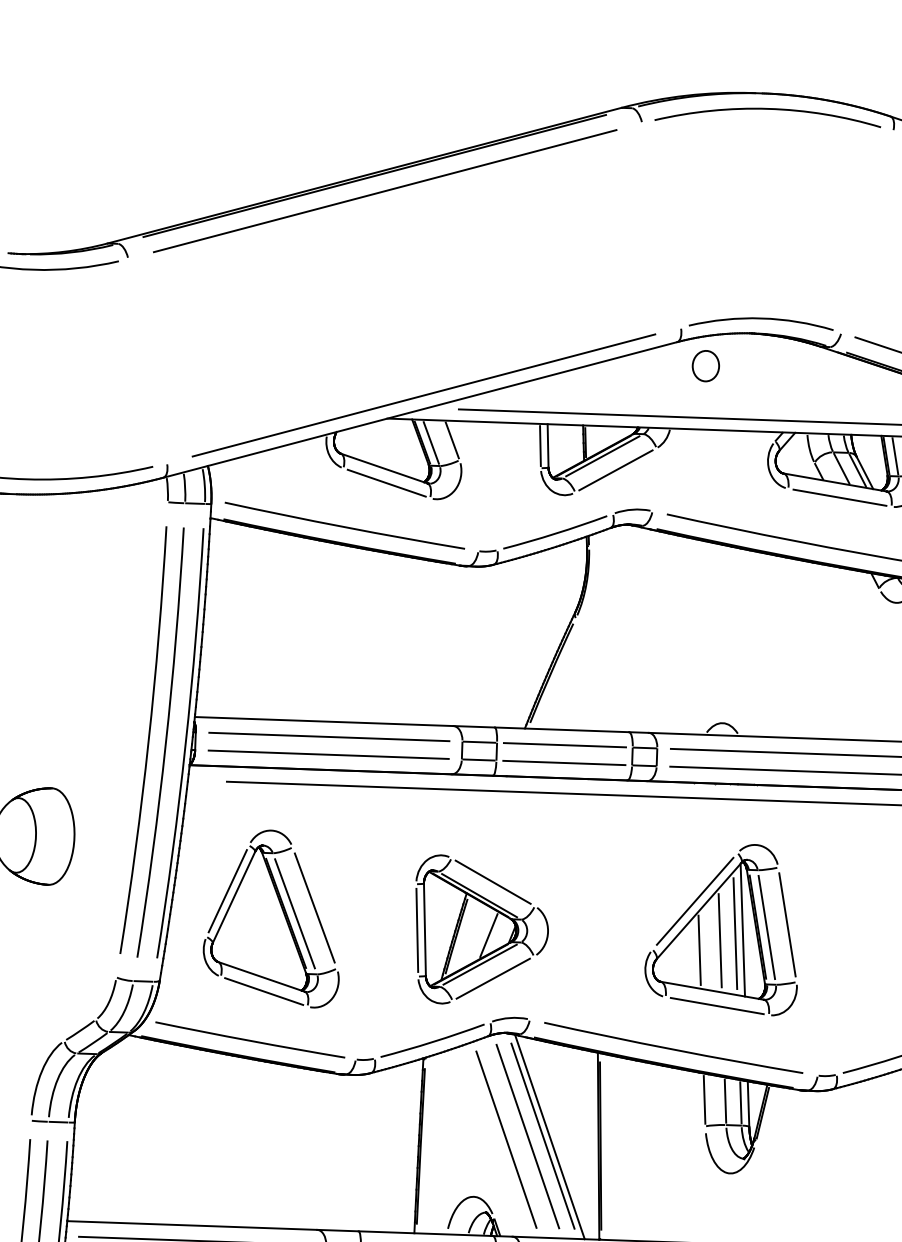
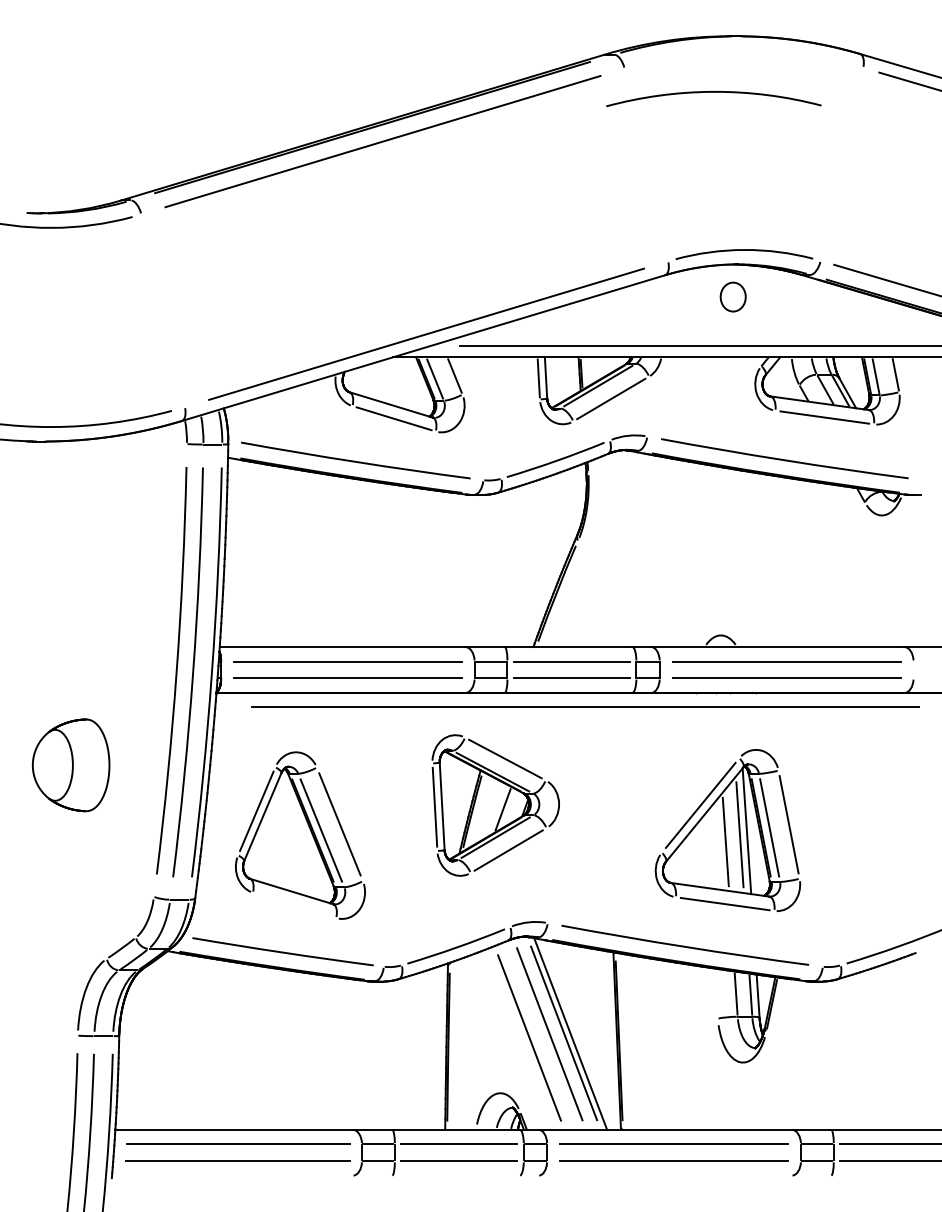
curve: (767, 109) -> (713, 92), moved
part: (705, 365) -> (732, 296), moved
part: (481, 930) -> (495, 805), moved
line: (699, 950) -> (706, 851), removed
line: (264, 990) -> (294, 904), removed
line: (703, 1099) -> (715, 993), removed

